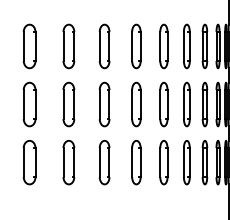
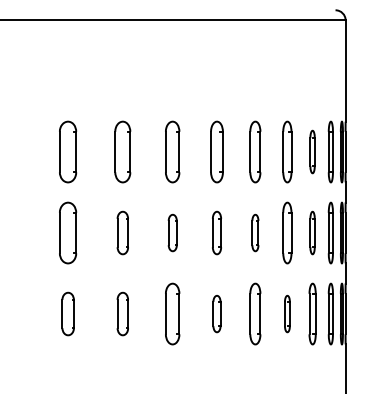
part: (204, 46) -> (312, 151), size x0.7
part: (68, 104) -> (122, 232), size x0.7
part: (104, 104) -> (172, 232), size x0.6
part: (136, 104) -> (216, 232), size x0.7
part: (164, 104) -> (255, 232), size x0.6
part: (204, 104) -> (312, 232), size x0.7
part: (29, 162) -> (68, 313), size x0.7
part: (68, 162) -> (122, 313), size x0.7
part: (136, 162) -> (216, 313), size x0.6
part: (186, 162) -> (287, 313), size x0.6

